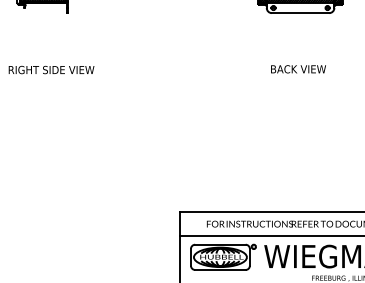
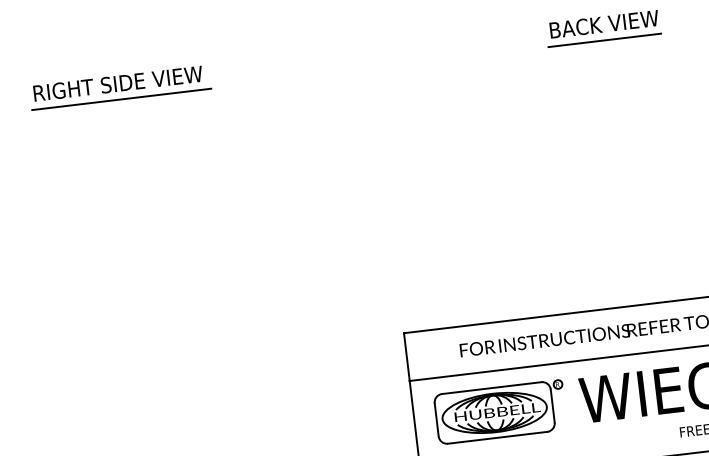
line: (297, 77) -> (604, 40), added
line: (51, 78) -> (120, 100), added

